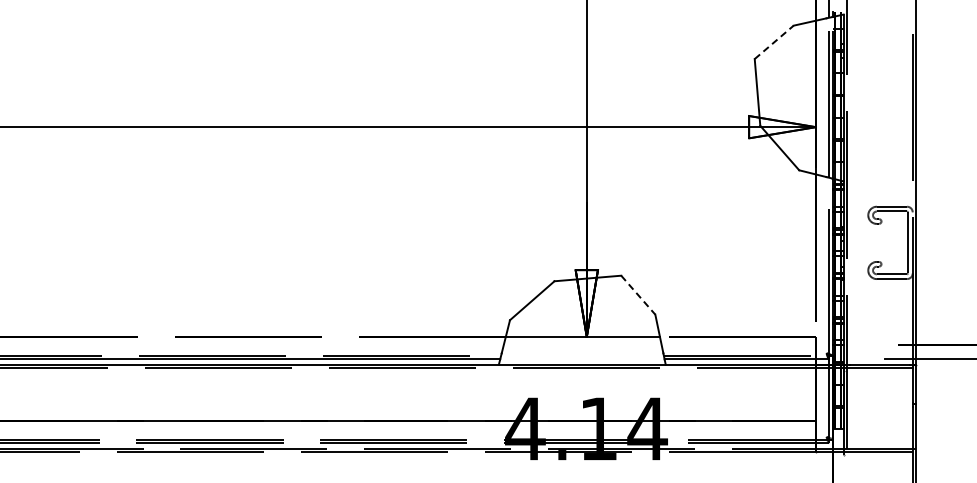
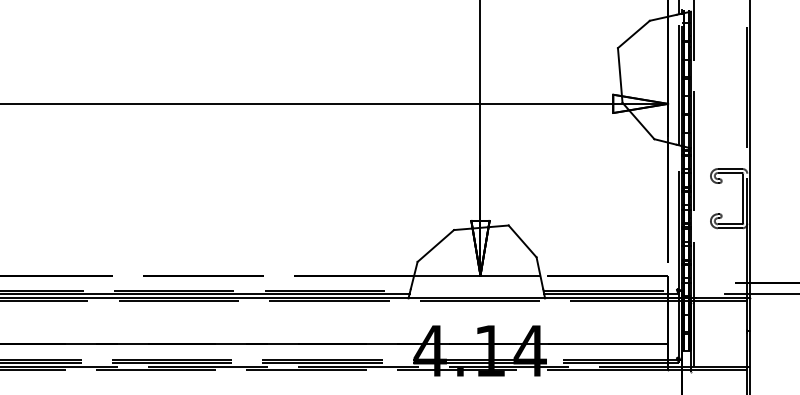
line: (774, 42) -> (634, 34), dashed -> solid
line: (638, 295) -> (522, 241), dashed -> solid

